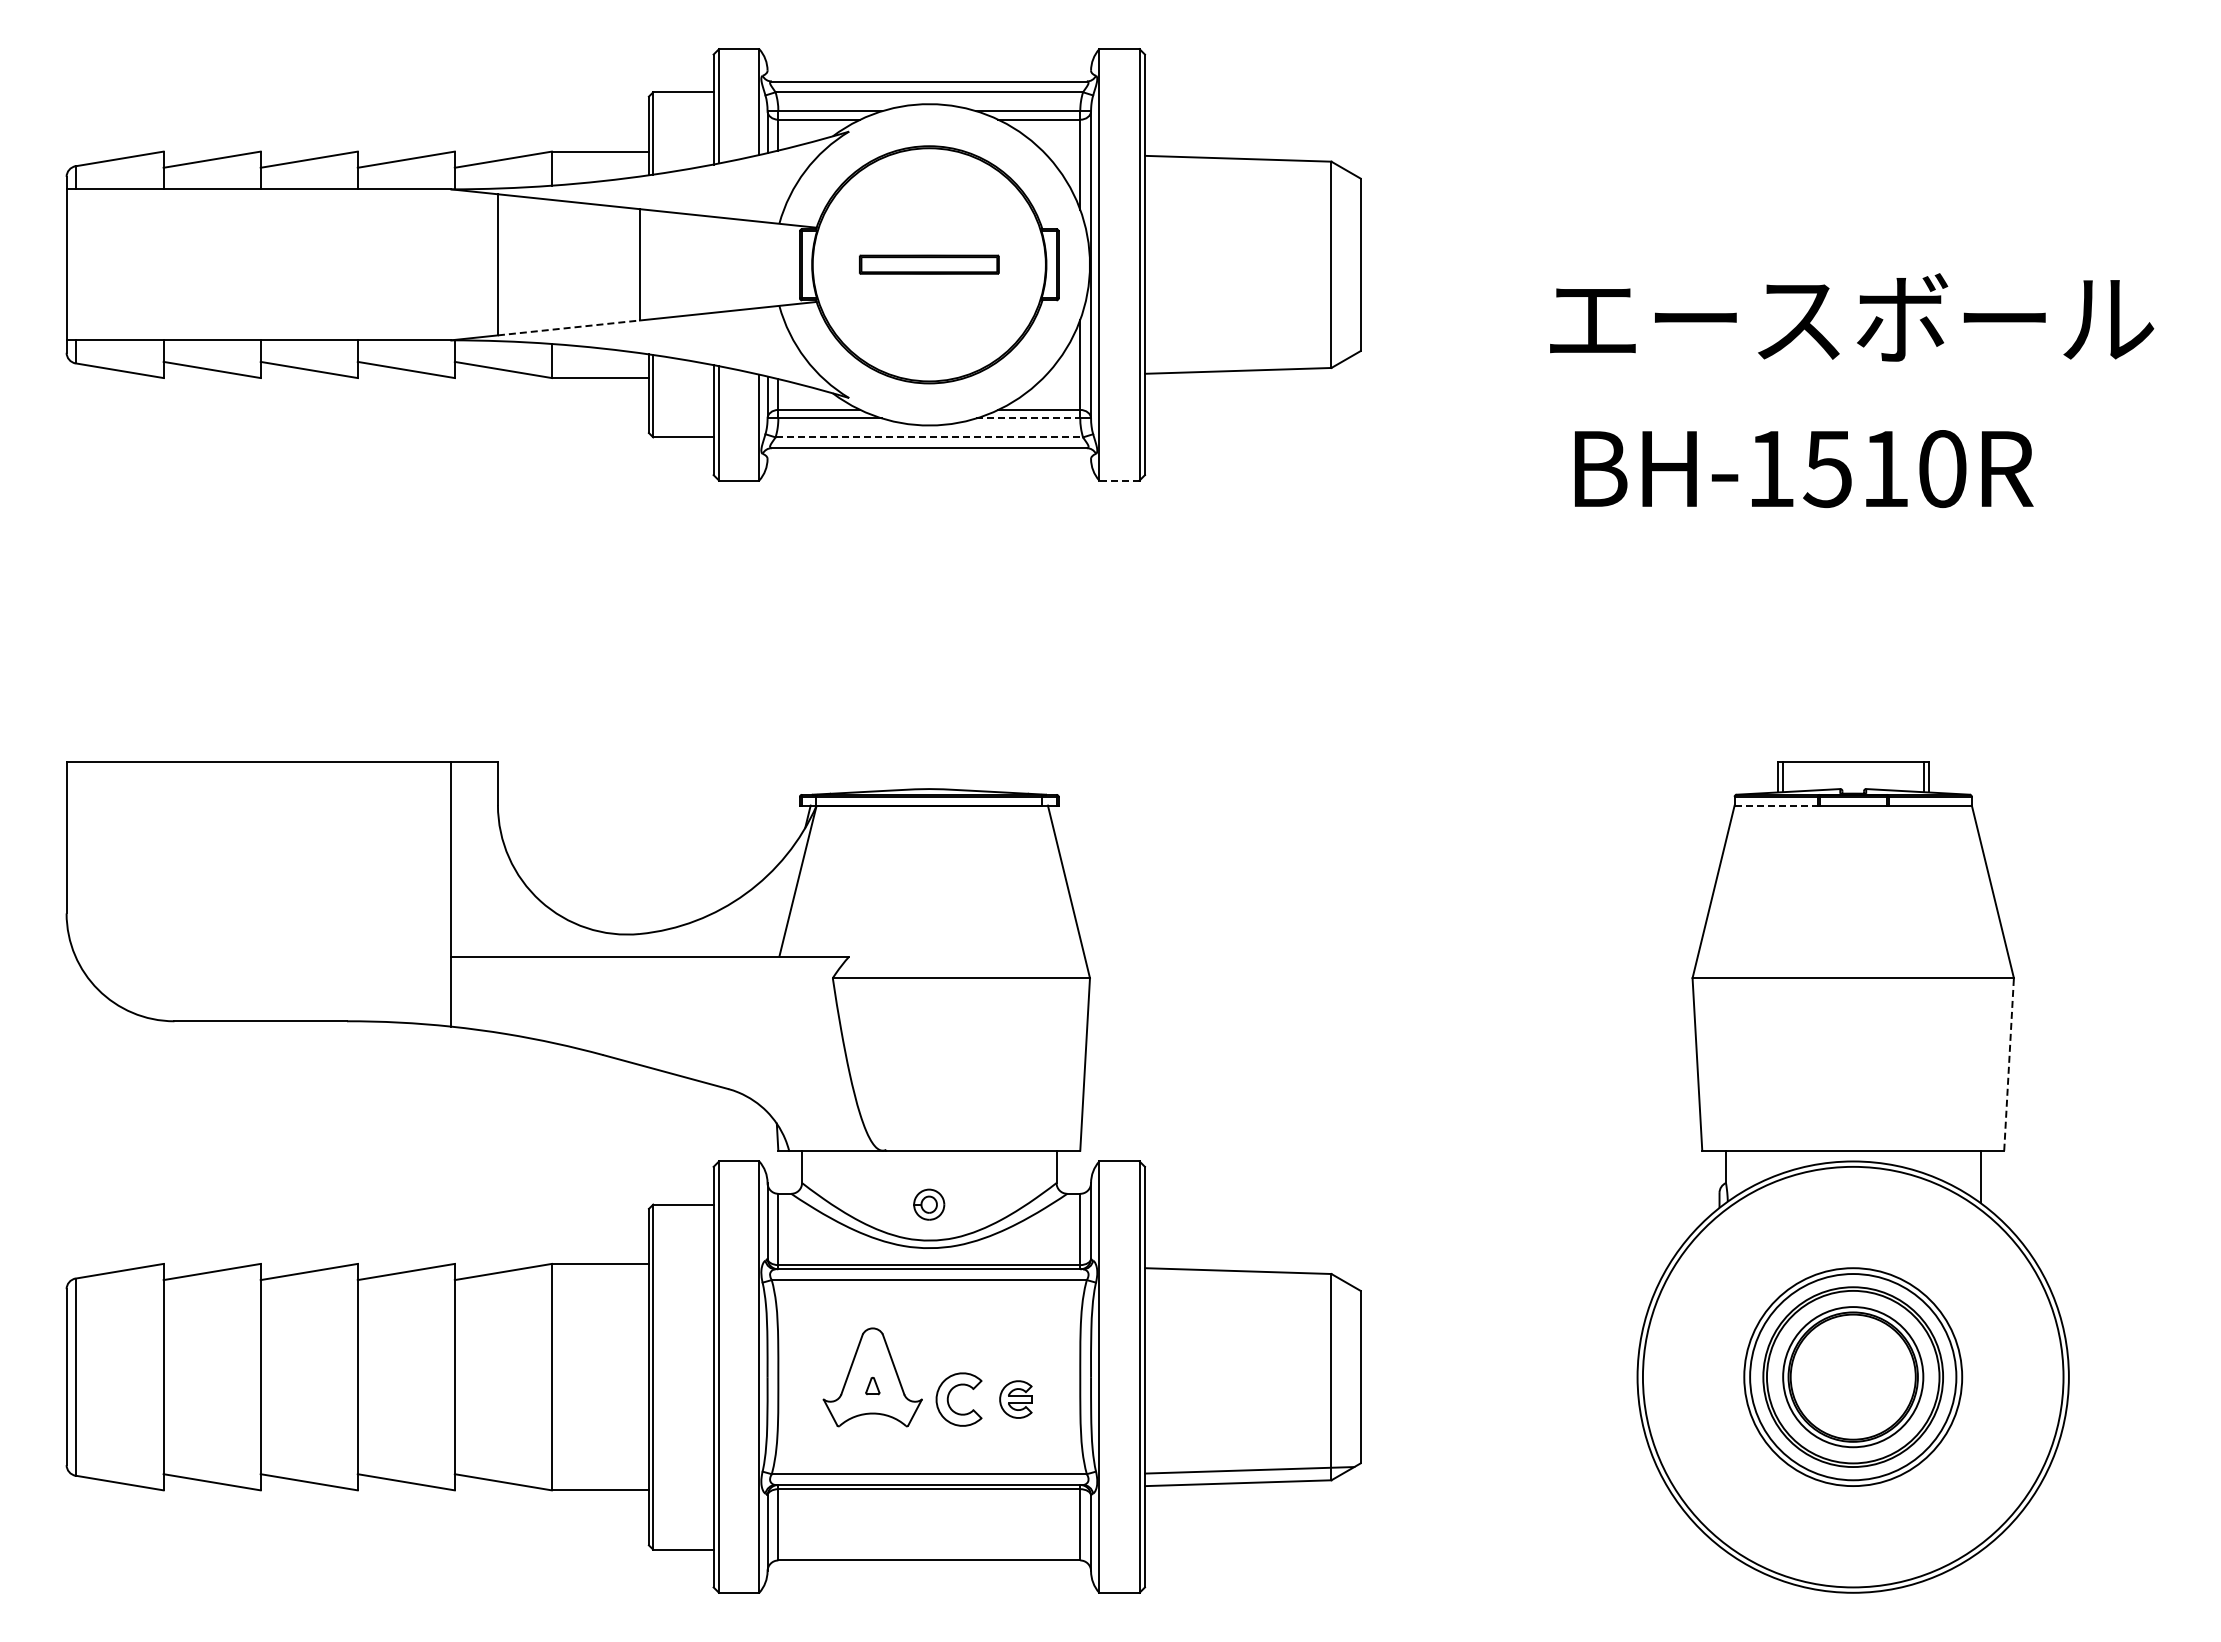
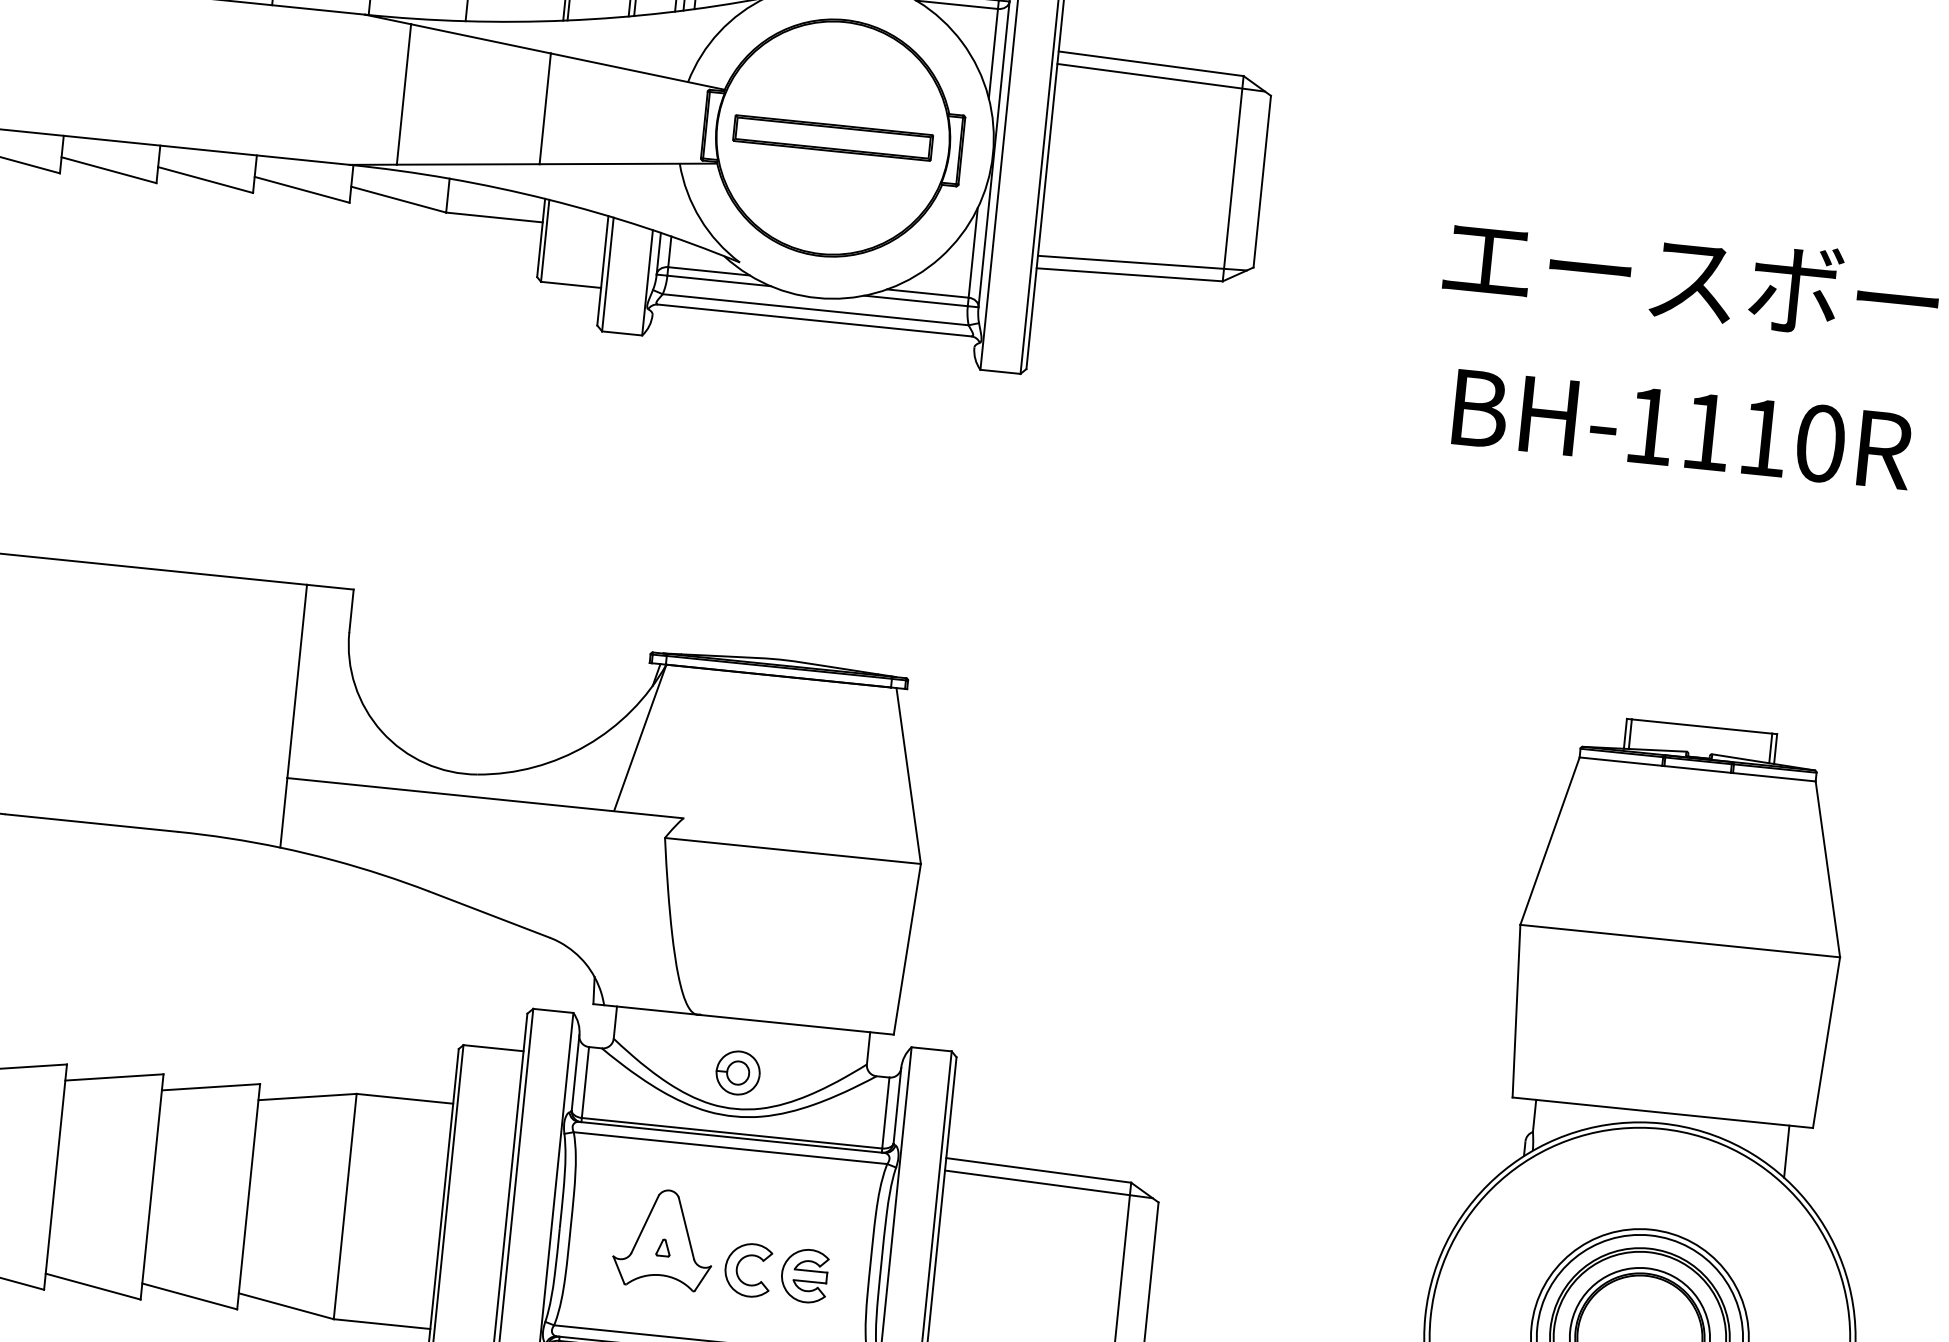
line: (1249, 171) -> (1161, 77), added
part: (929, 264) -> (833, 137), size x1.43
line: (569, 327) -> (468, 164), dashed -> solid
line: (1249, 357) -> (1142, 262), added
line: (1028, 418) -> (916, 300), dashed -> solid
line: (929, 437) -> (815, 309), dashed -> solid
text: (1827, 469) -> (1706, 432), BH-1510R -> BH-1110R
line: (1118, 480) -> (999, 371), dashed -> solid
line: (1776, 805) -> (1621, 761), dashed -> solid
line: (2009, 1063) -> (1827, 1041), dashed -> solid
part: (928, 1204) -> (737, 1072), size x1.43
line: (1249, 1283) -> (1048, 1183), added
part: (1015, 1399) -> (804, 1275), size x1.43

